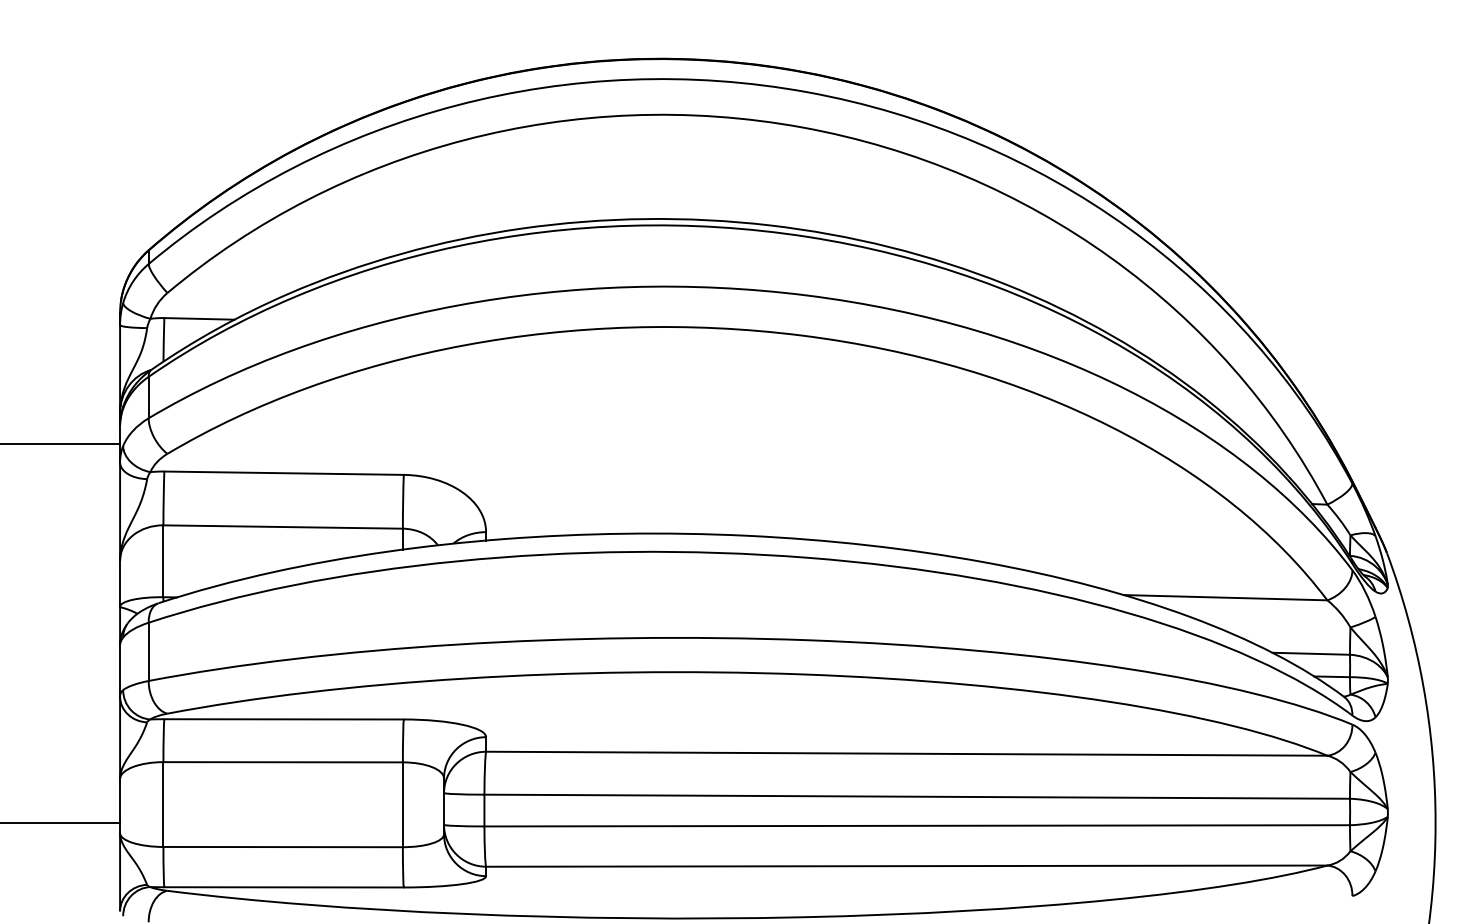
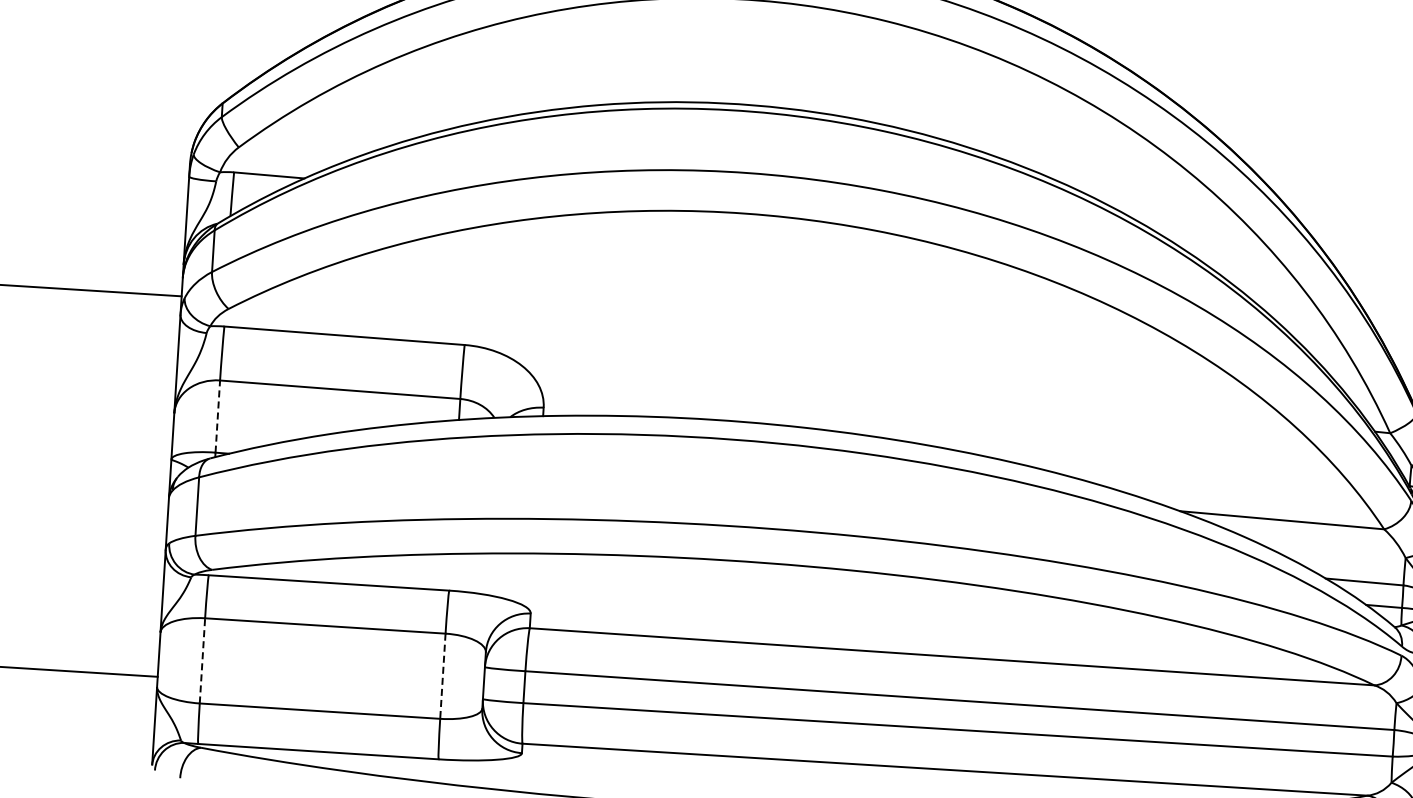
line: (163, 561) -> (217, 416), solid -> dashed
line: (163, 804) -> (202, 660), solid -> dashed
line: (402, 805) -> (442, 676), solid -> dashed

